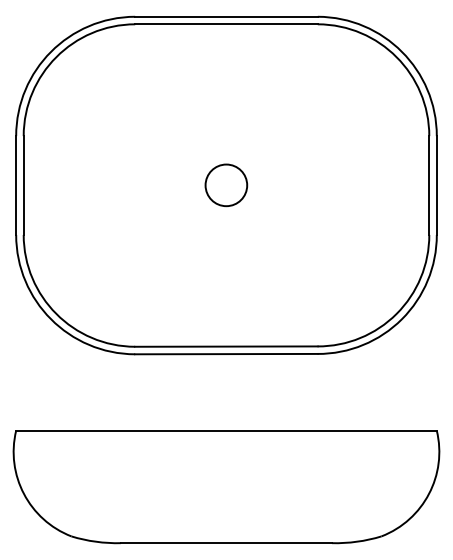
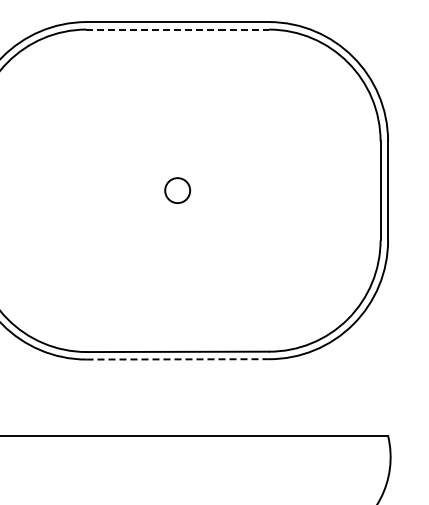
line: (226, 24) -> (177, 29), solid -> dashed
circle: (226, 185) -> (177, 190), size x0.6
line: (226, 354) -> (177, 359), solid -> dashed

